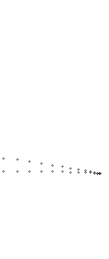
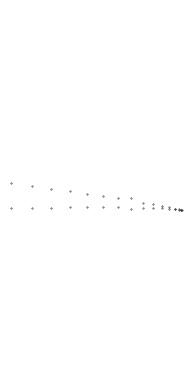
part: (62, 169) -> (131, 204), size x1.6

